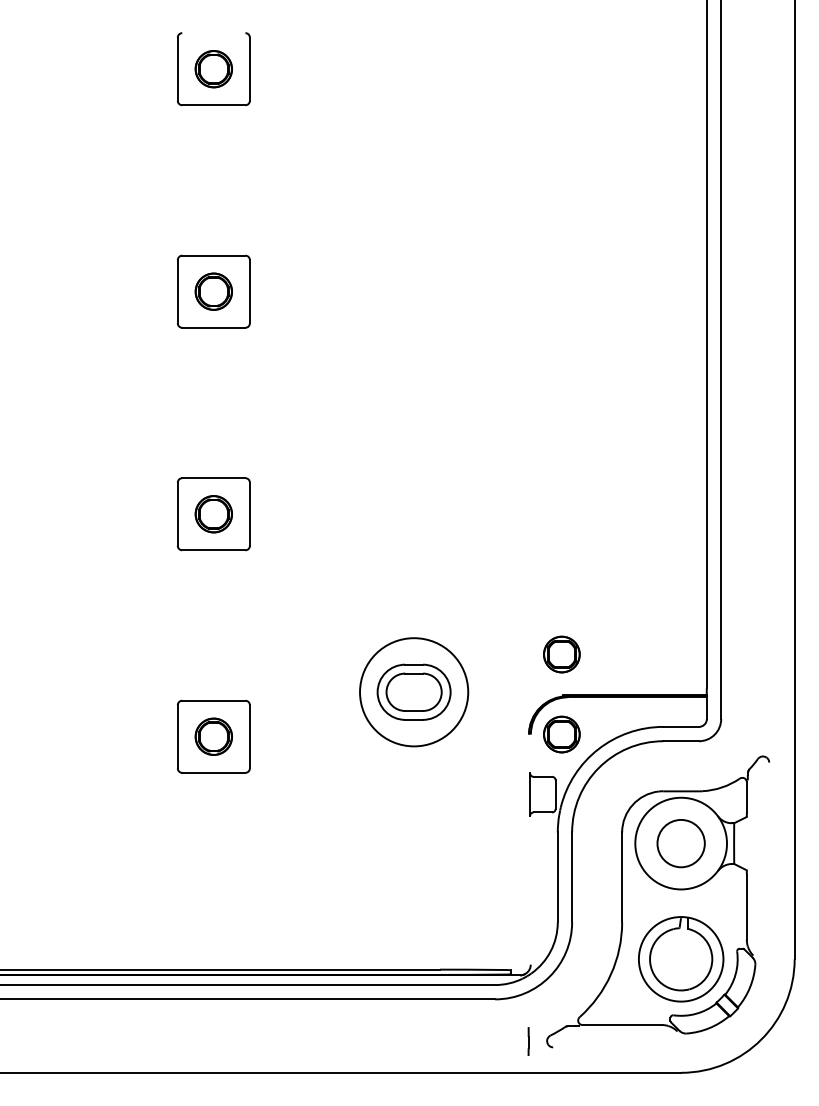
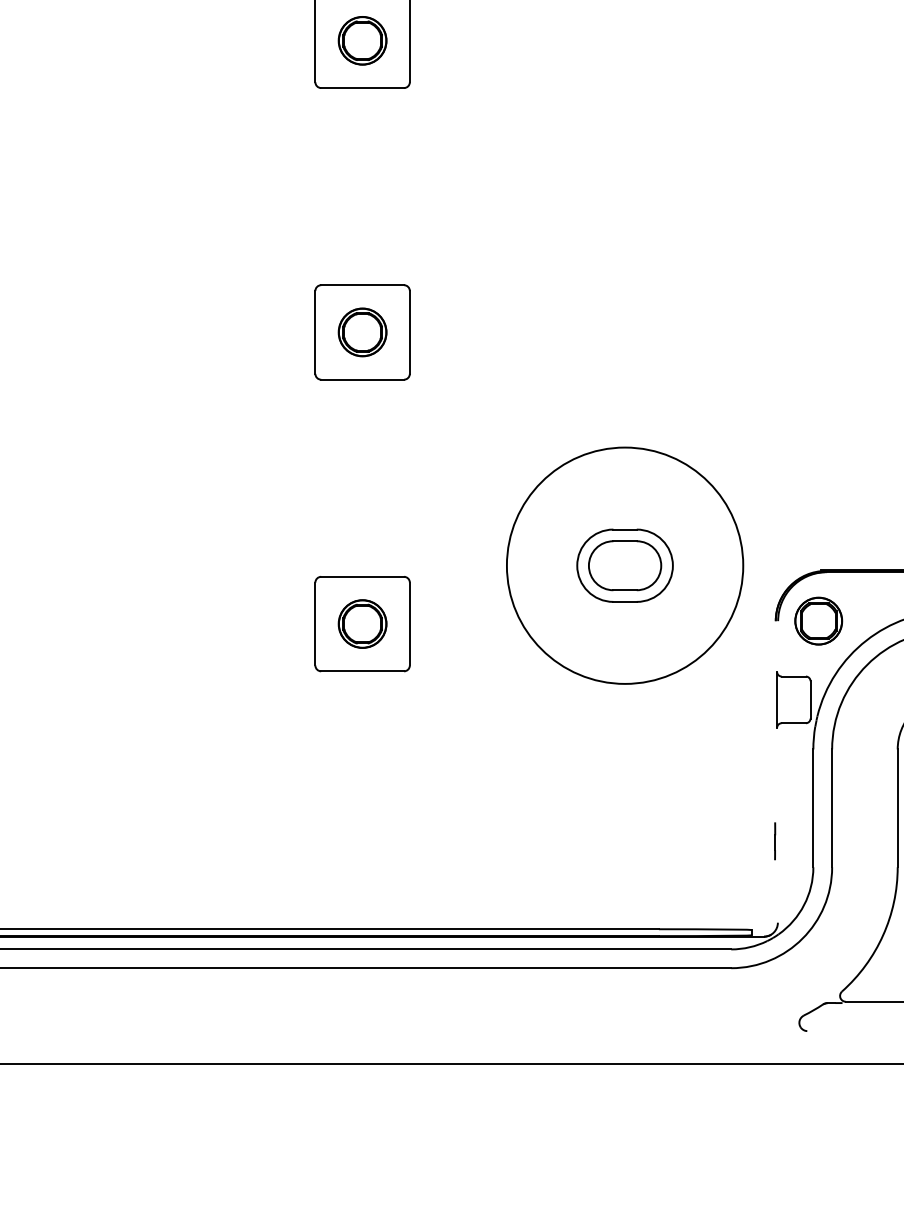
part: (561, 654) -> (818, 516), removed
circle: (413, 692) -> (624, 566), size x1.67
line: (528, 1041) -> (774, 841), moved

